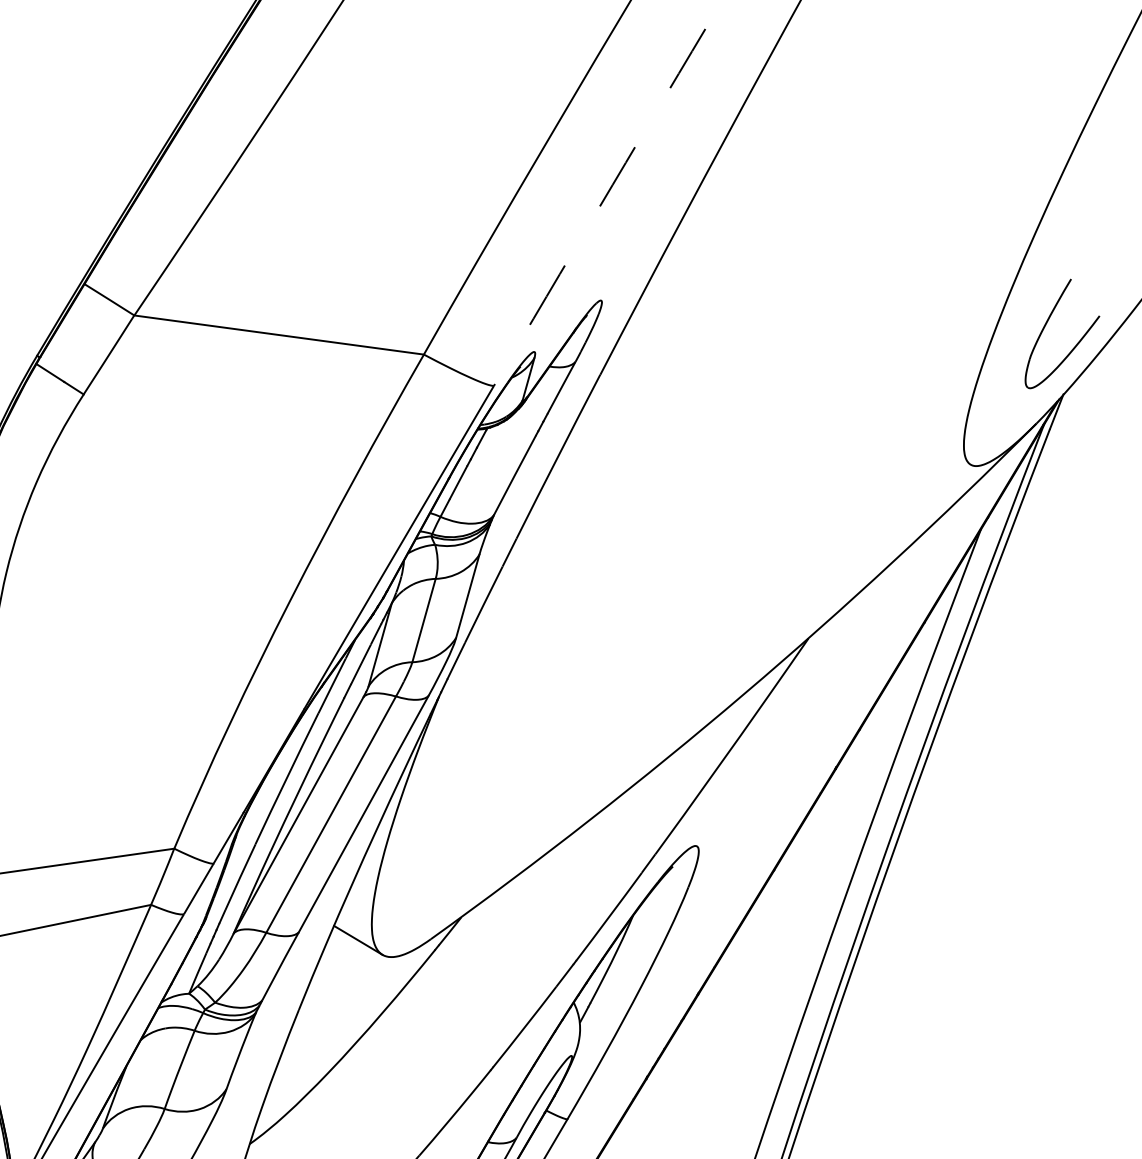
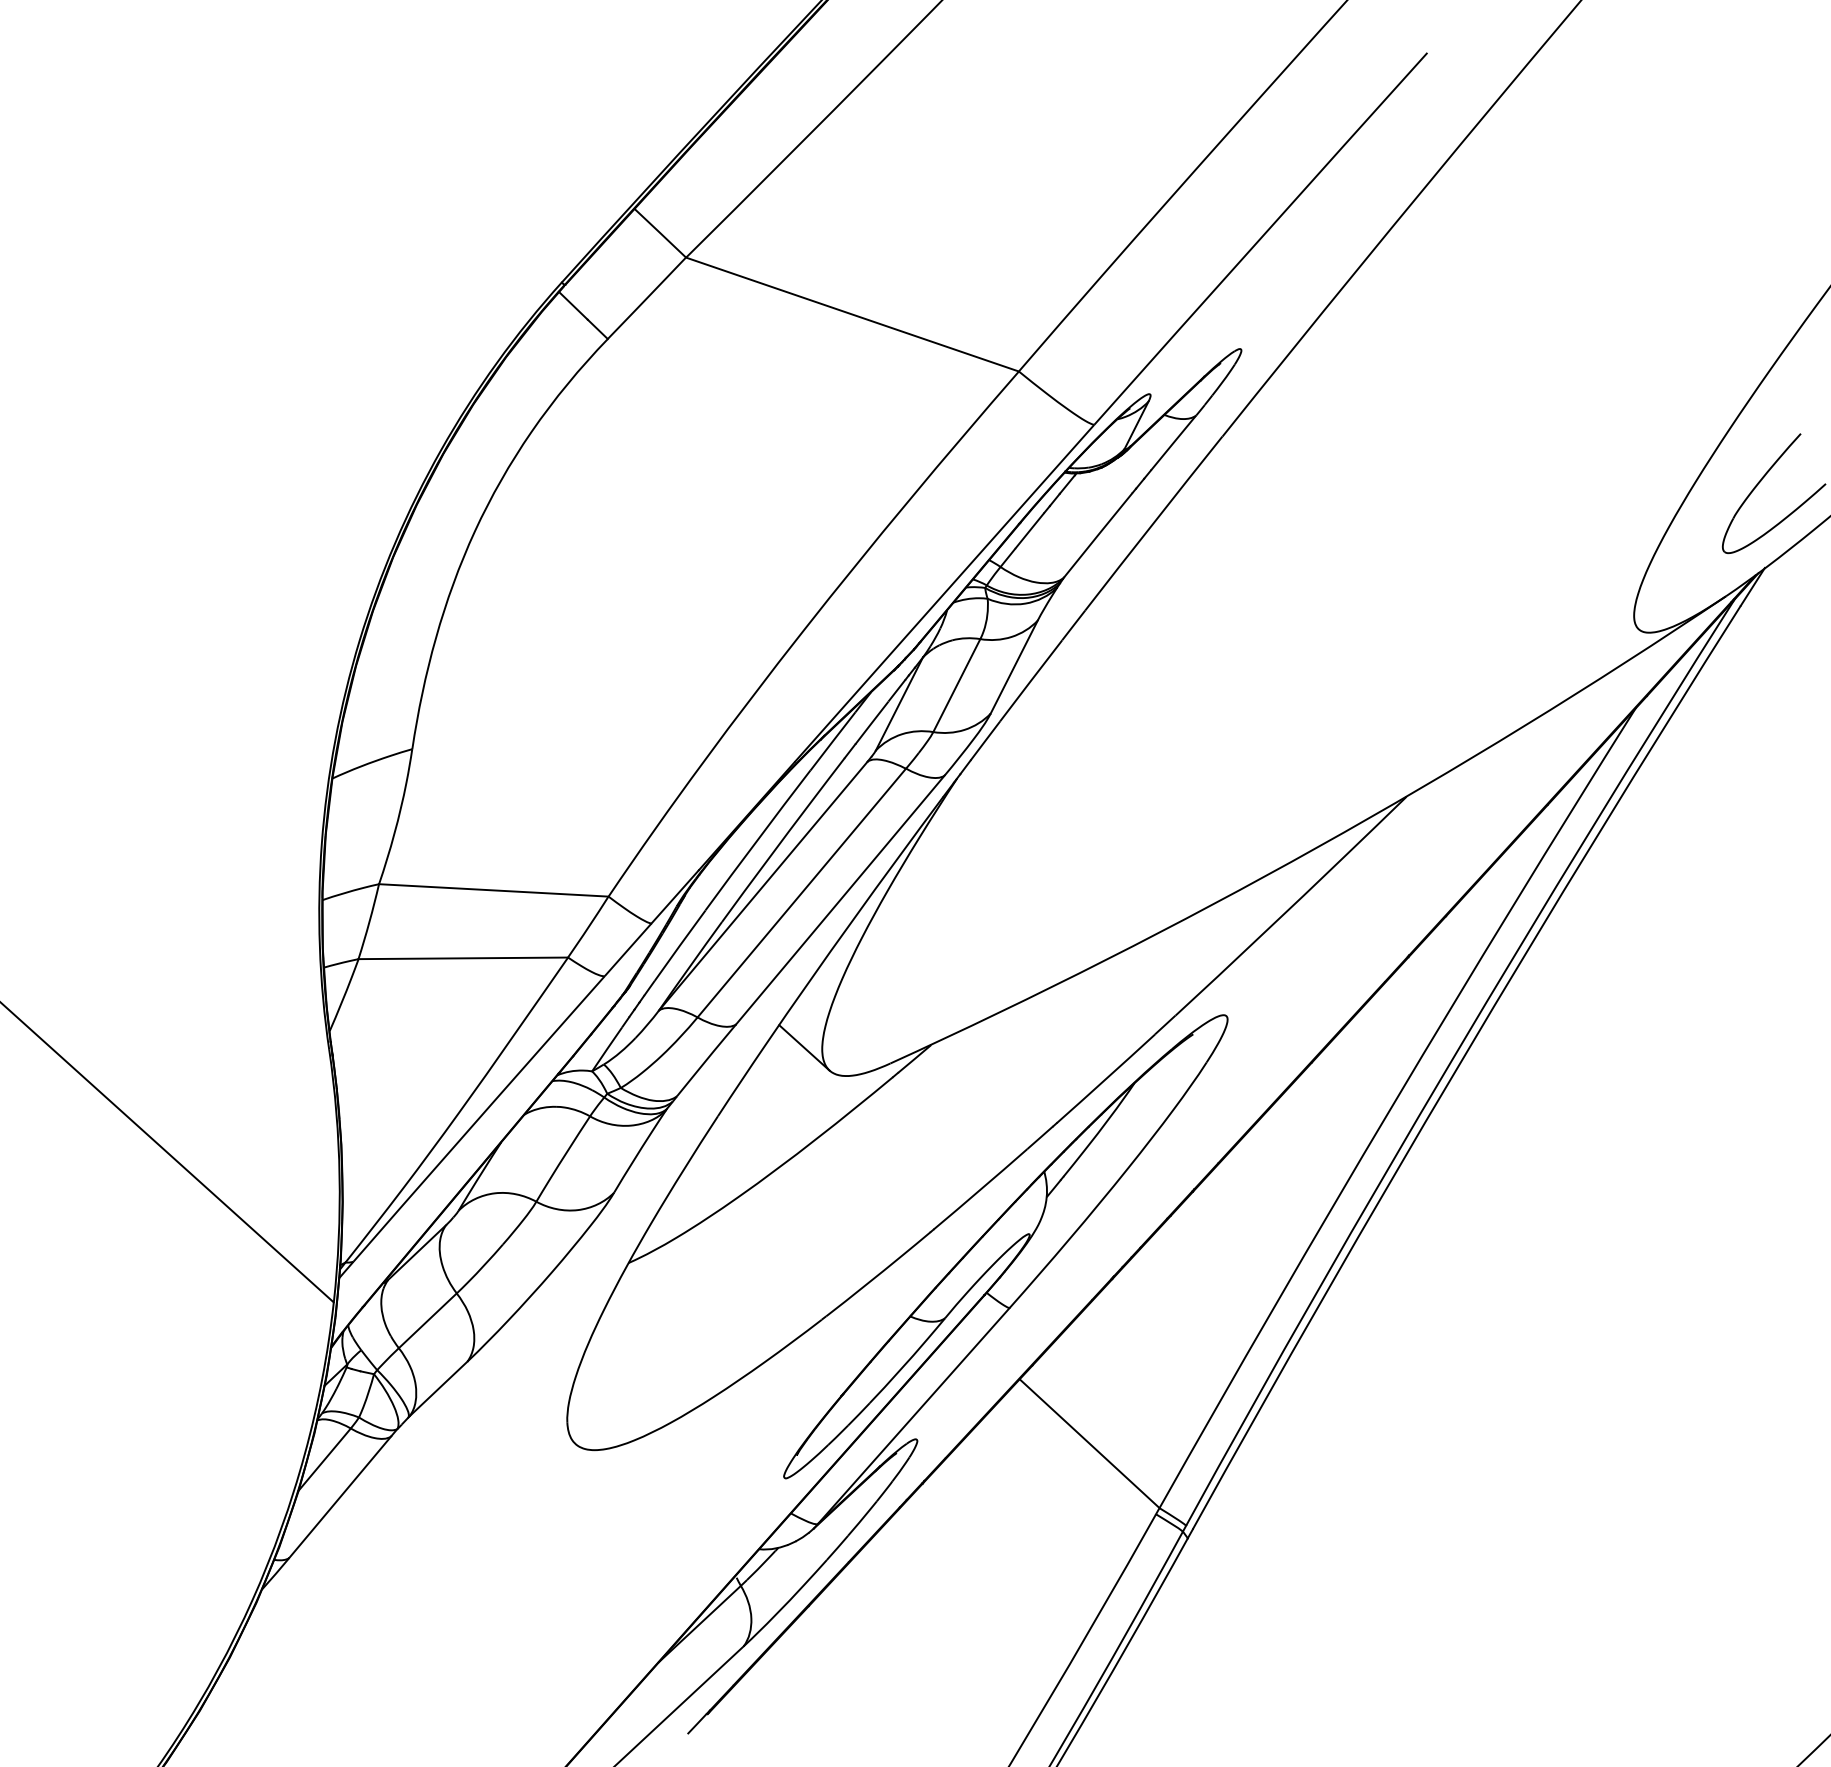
arc: (599, 207) -> (1260, 238), dashed -> solid

